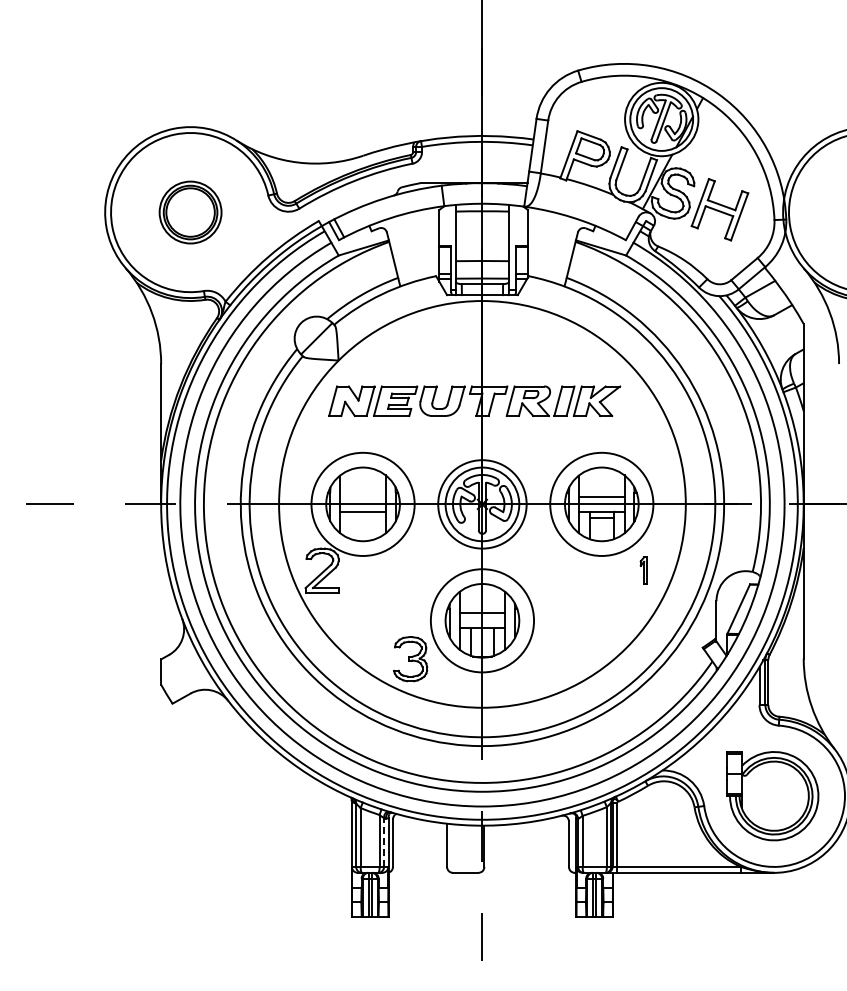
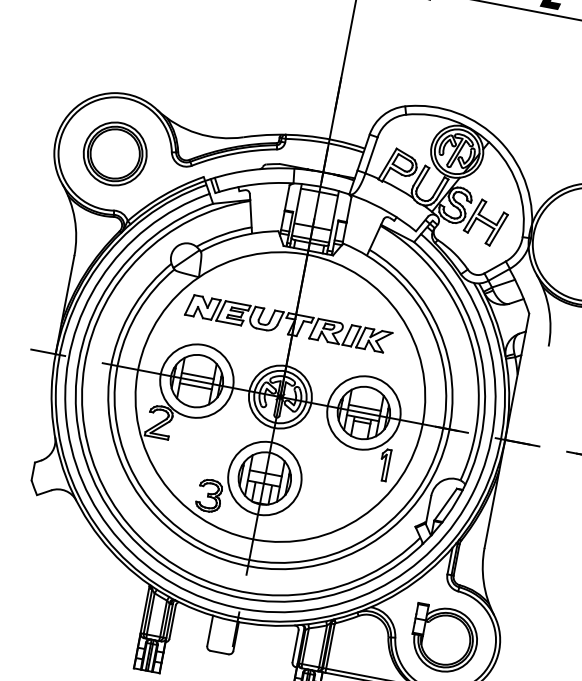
part: (190, 212) -> (115, 153), size x1.43
line: (362, 497) -> (197, 376), added
part: (643, 570) -> (384, 464), size x1.67
line: (384, 842) -> (166, 620), dashed -> solid

